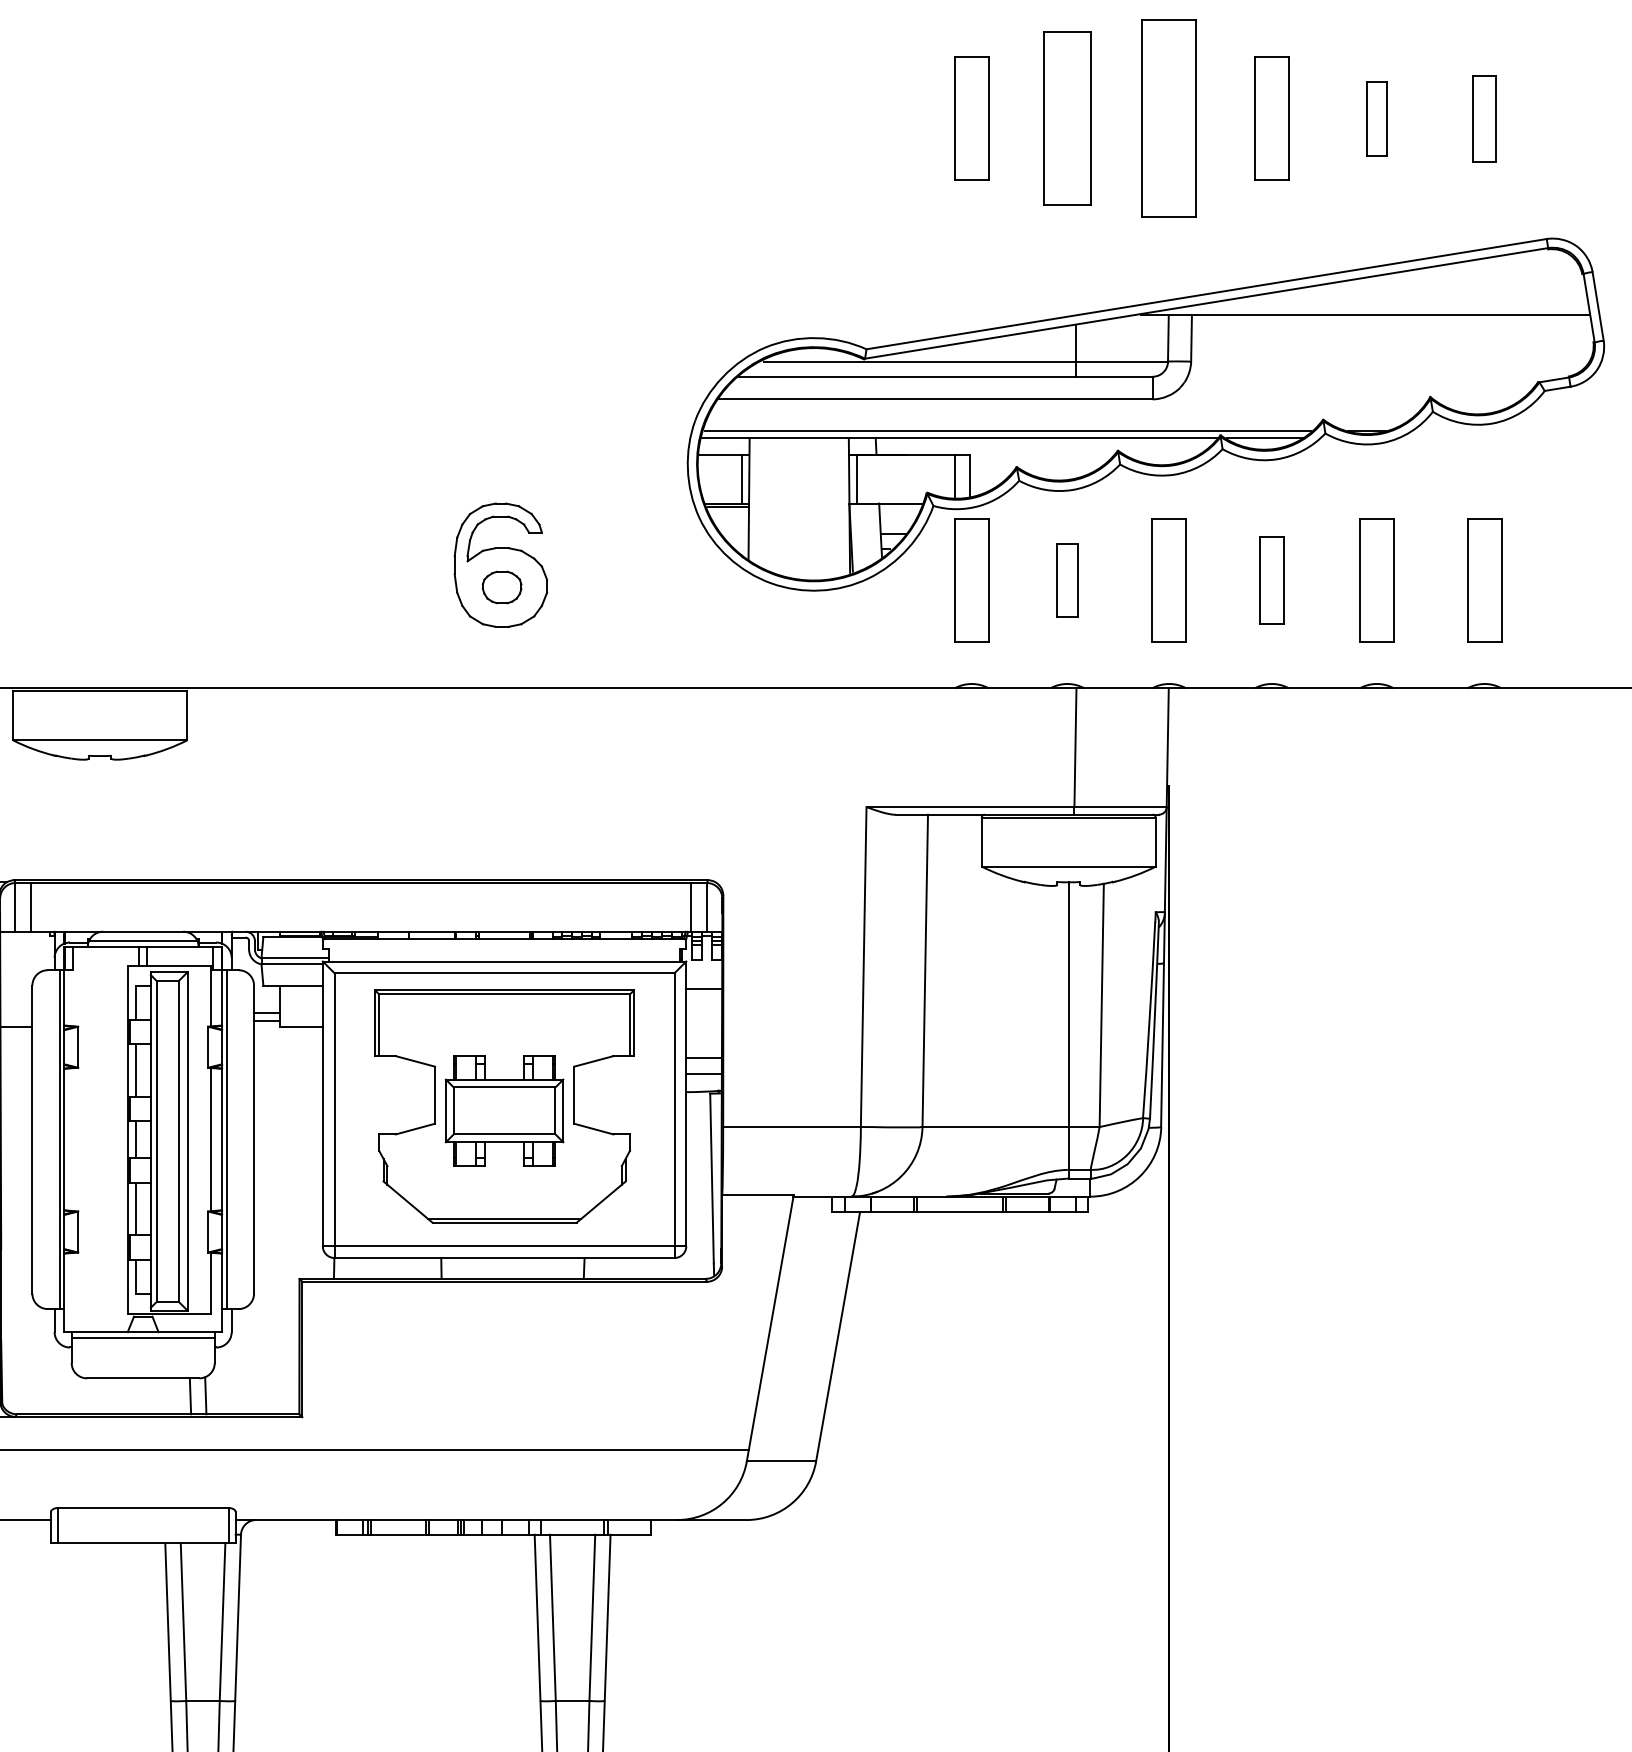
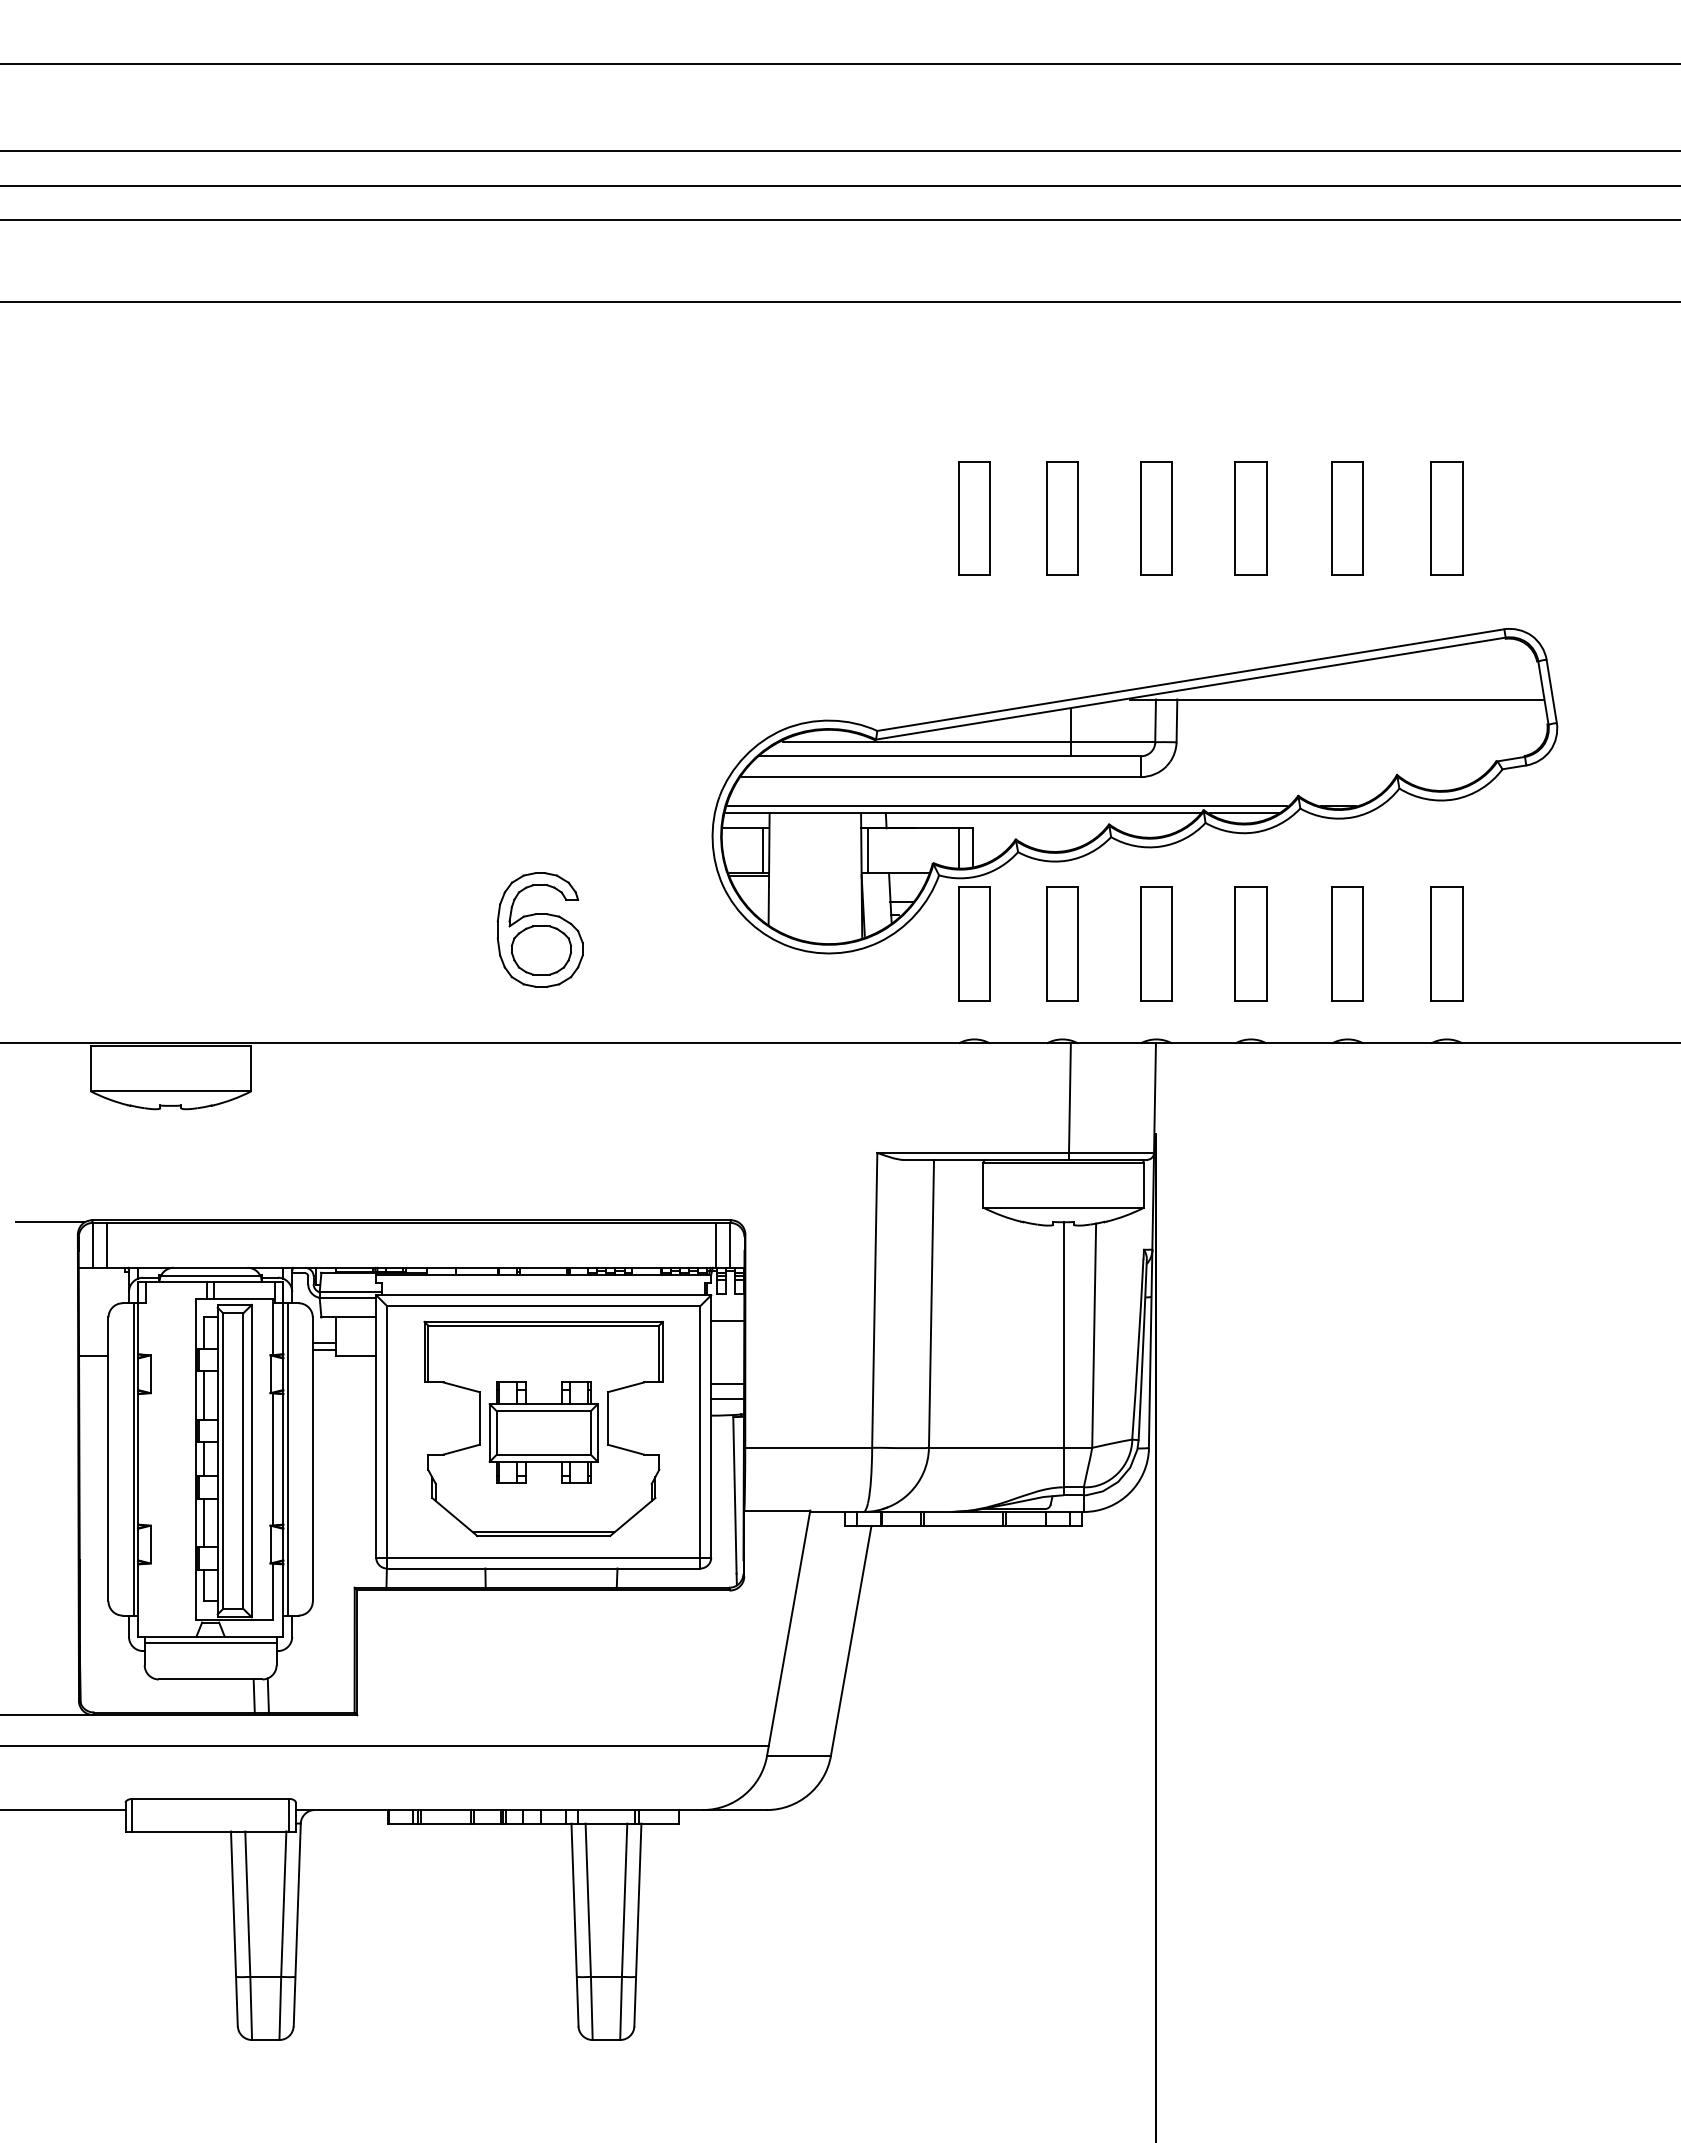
part: (1067, 118) -> (1062, 518), size x0.71
part: (1169, 118) -> (1156, 518), size x0.62
part: (1376, 118) -> (1347, 518), size x1.67
part: (1483, 118) -> (1446, 518), size x1.43
part: (1067, 579) -> (1062, 943), size x1.67
part: (1271, 579) -> (1250, 943), size x1.43
part: (502, 587) -> (541, 950), size x1.67

